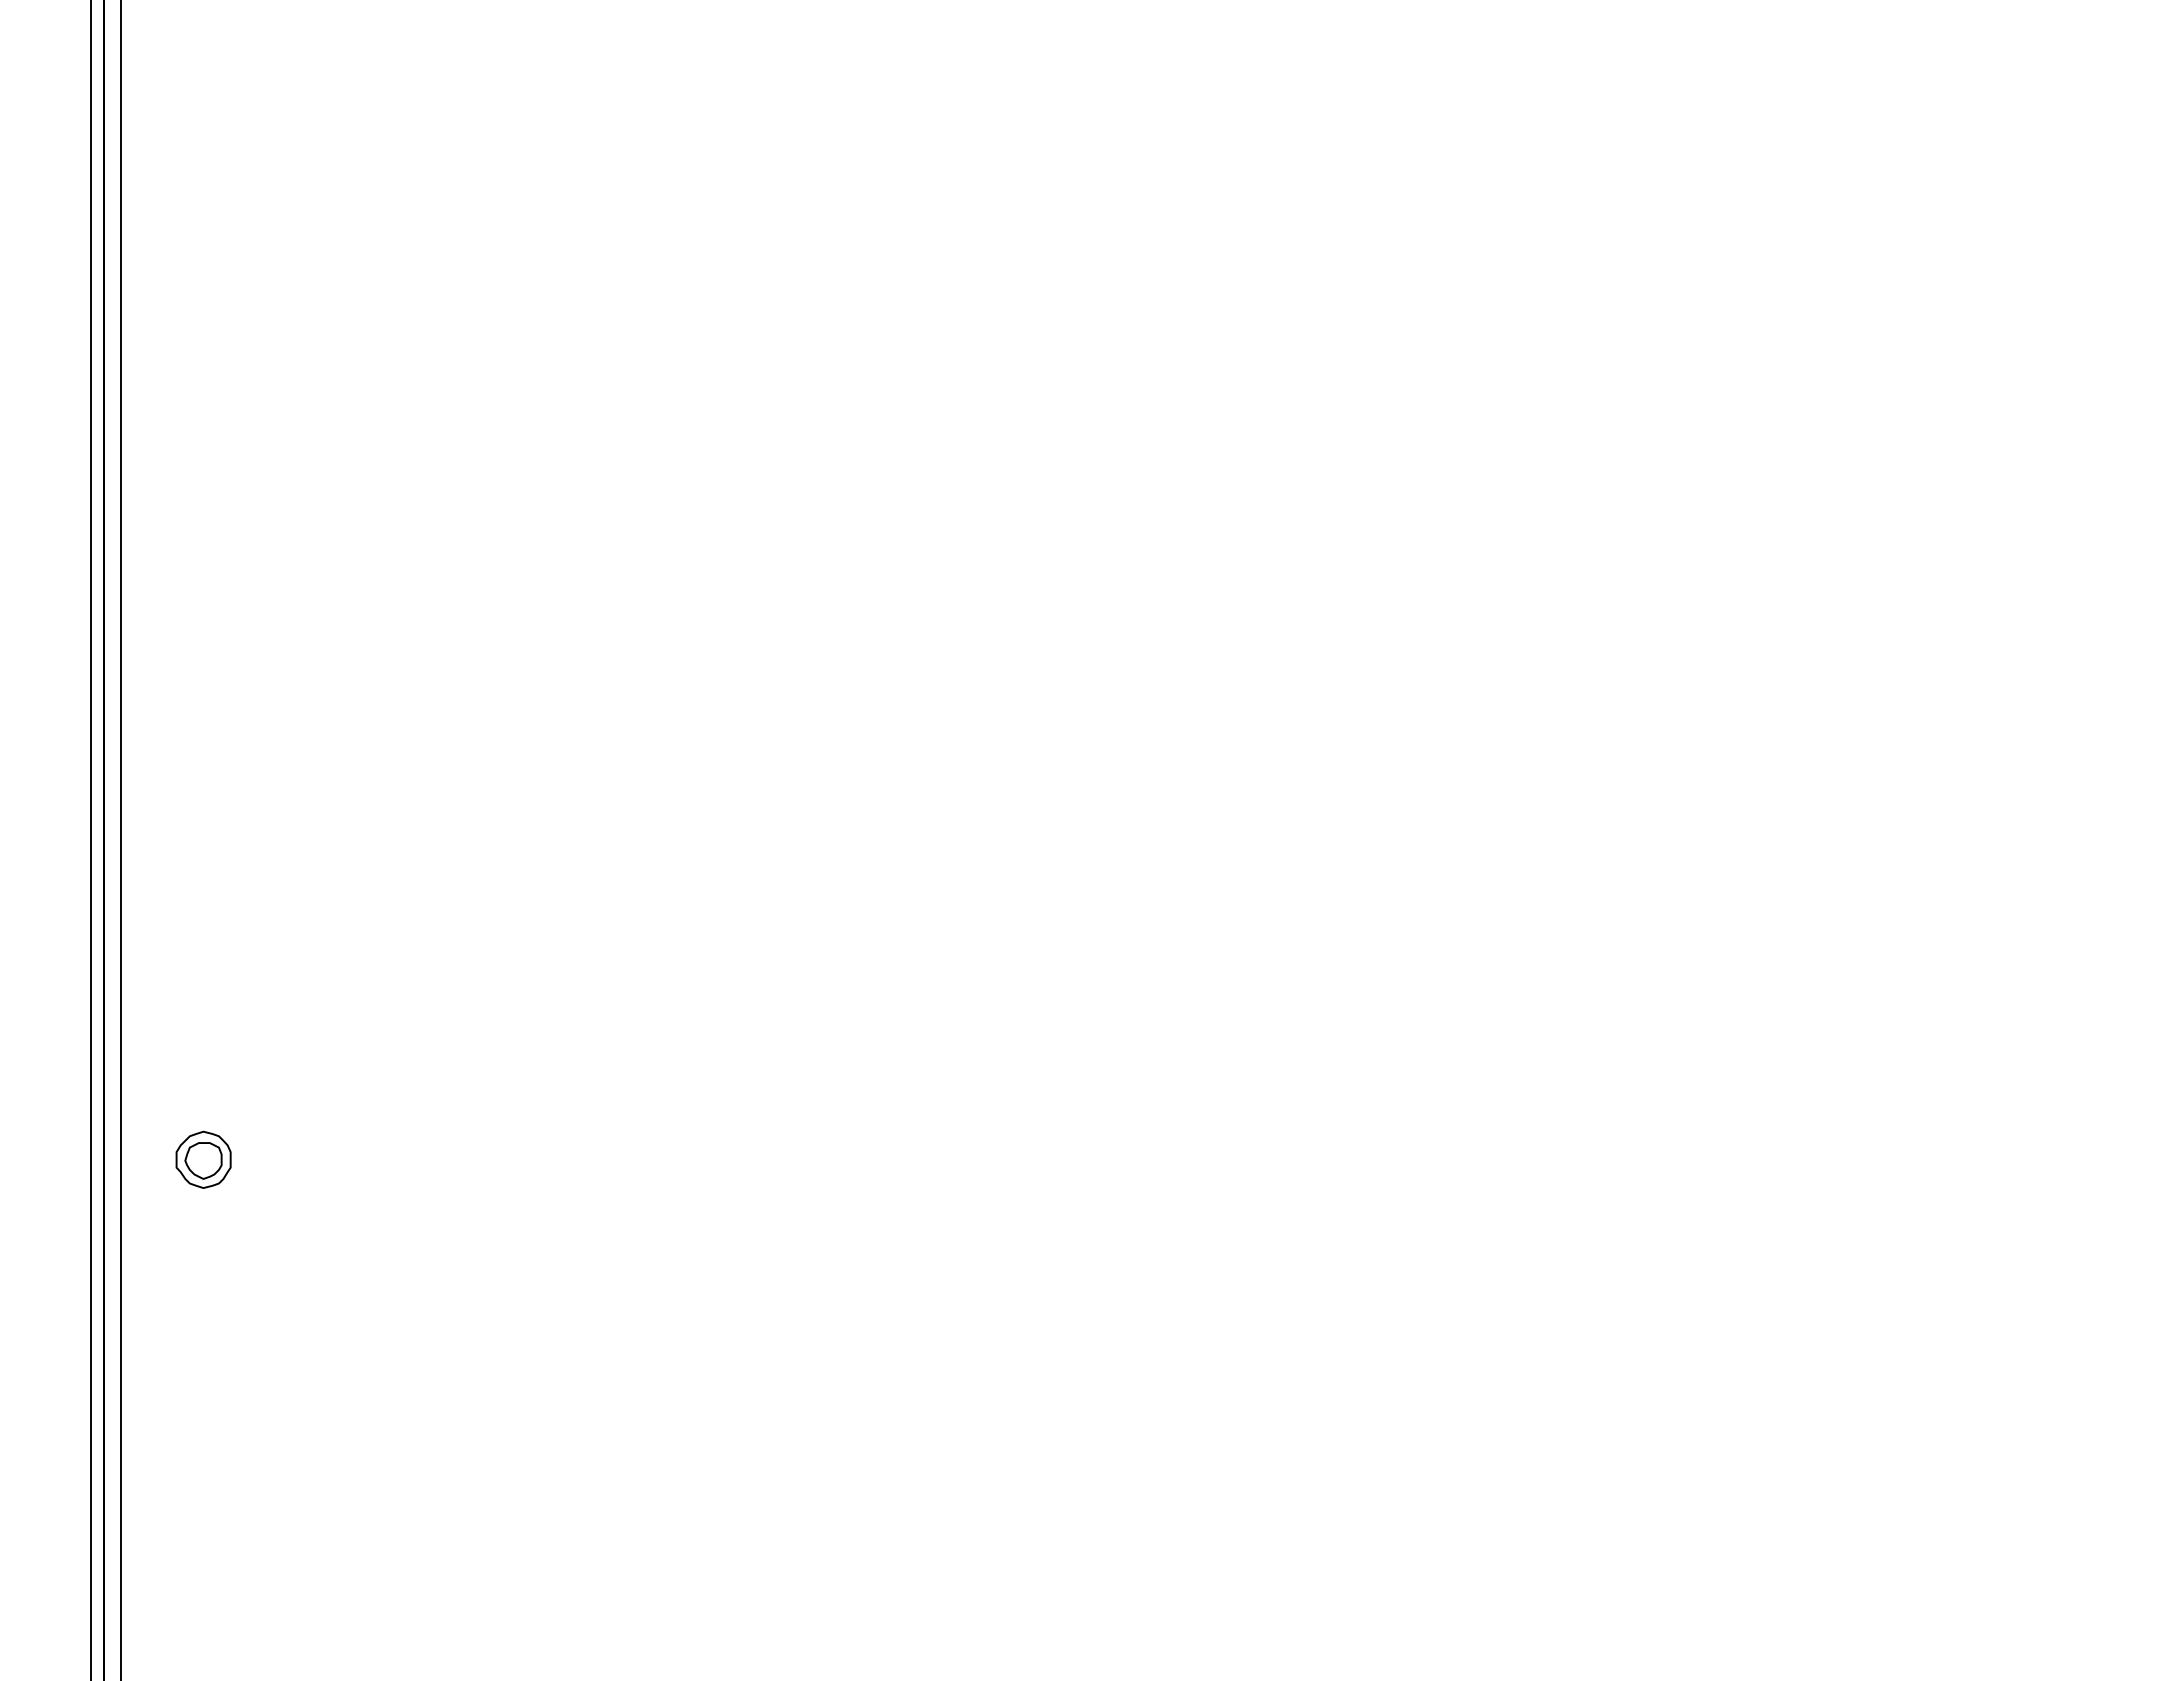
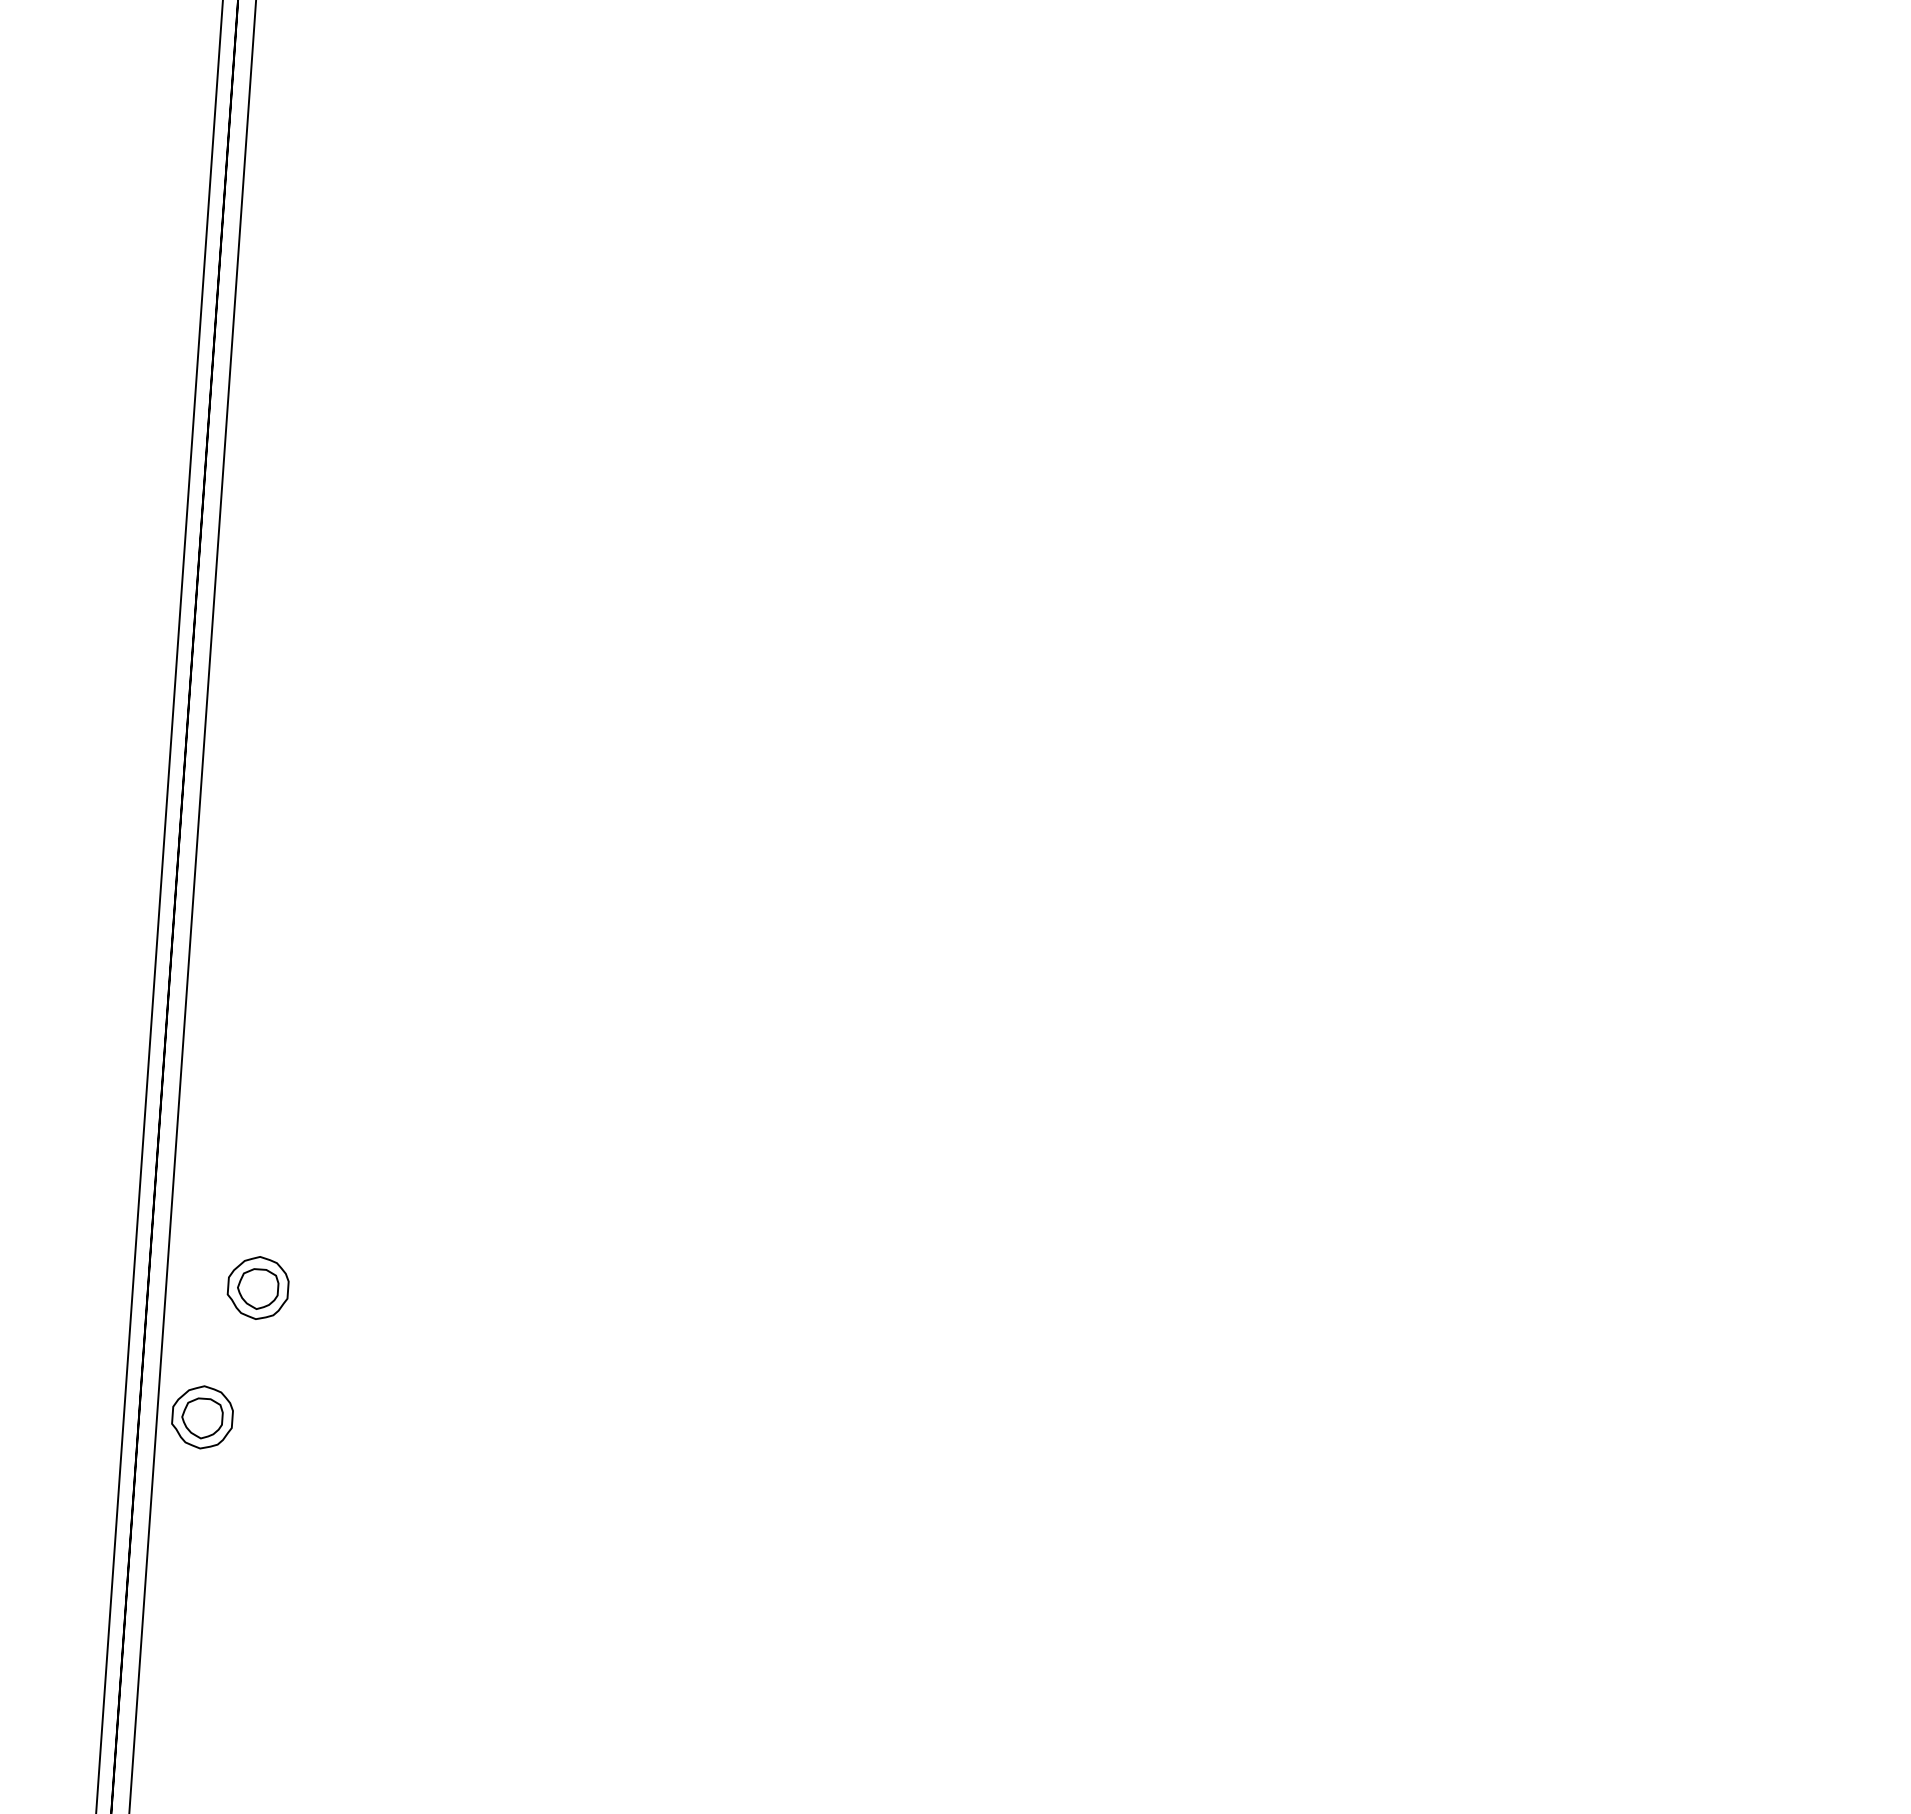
part: (161, 1279) -> (202, 1416), added

